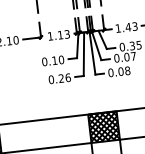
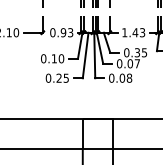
text: (55, 35) -> (58, 32), 1.13 -> 0.93
text: (68, 77) -> (66, 77), 0.26 -> 0.25
hatch: (103, 127) -> (97, 134), removed

